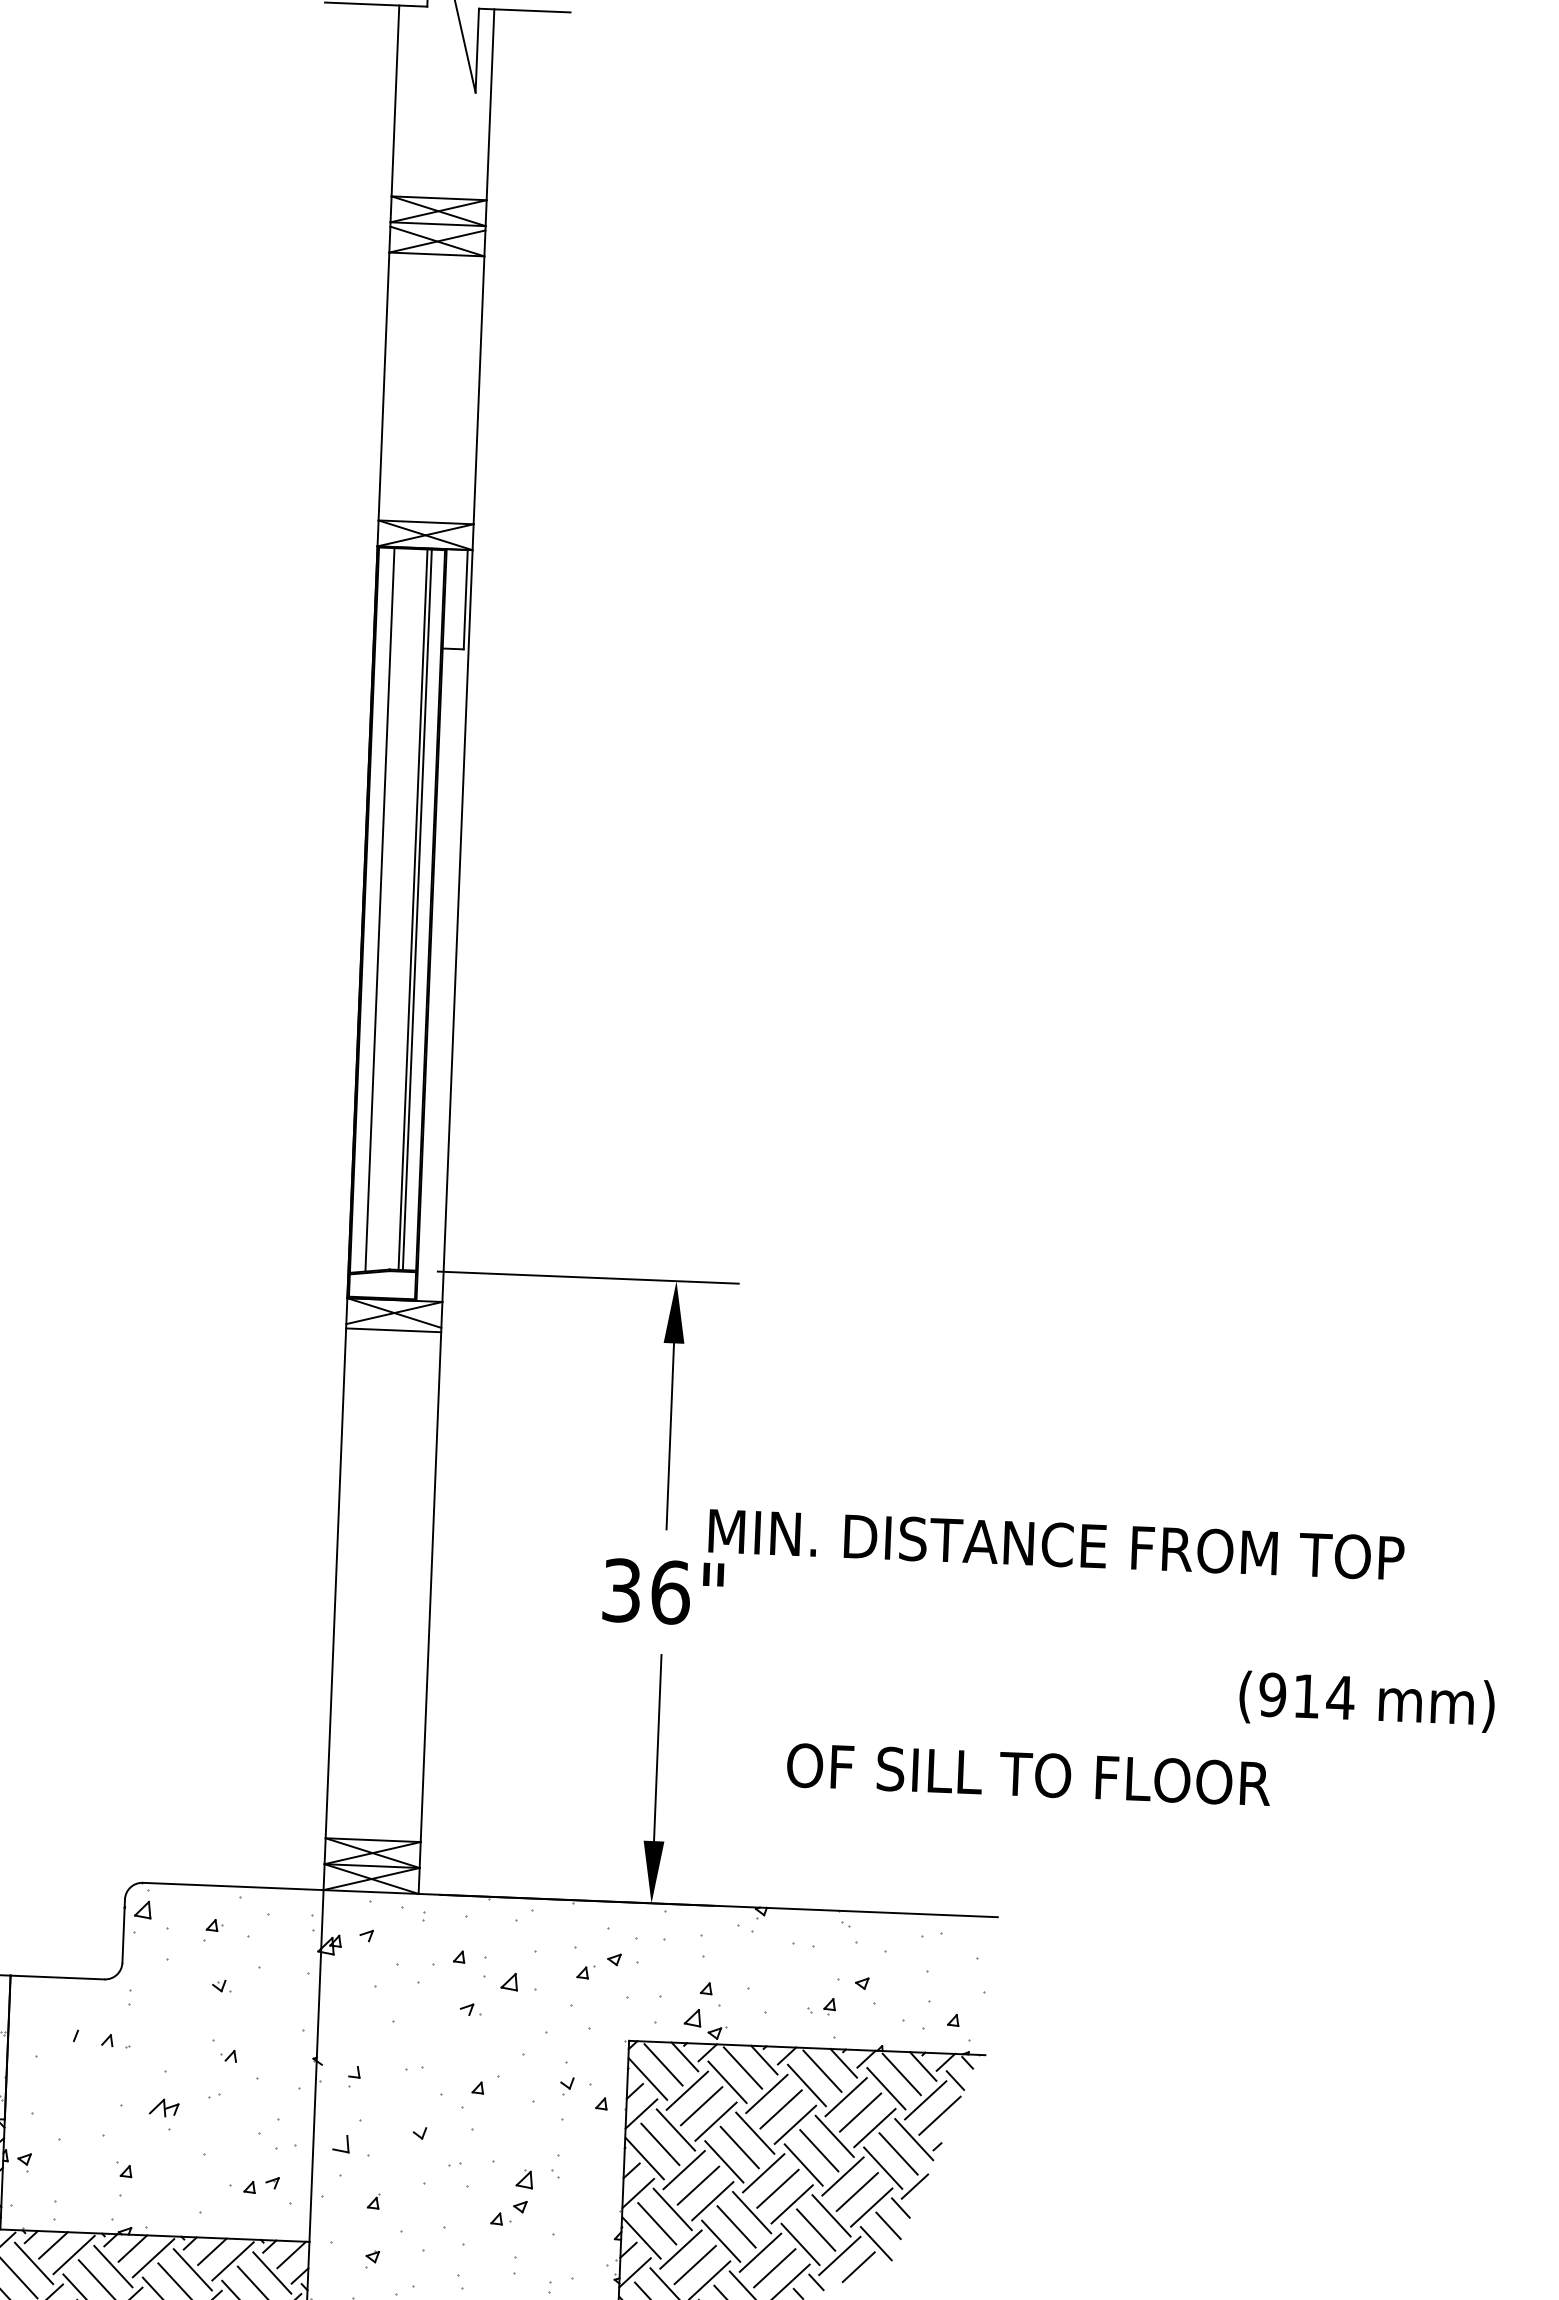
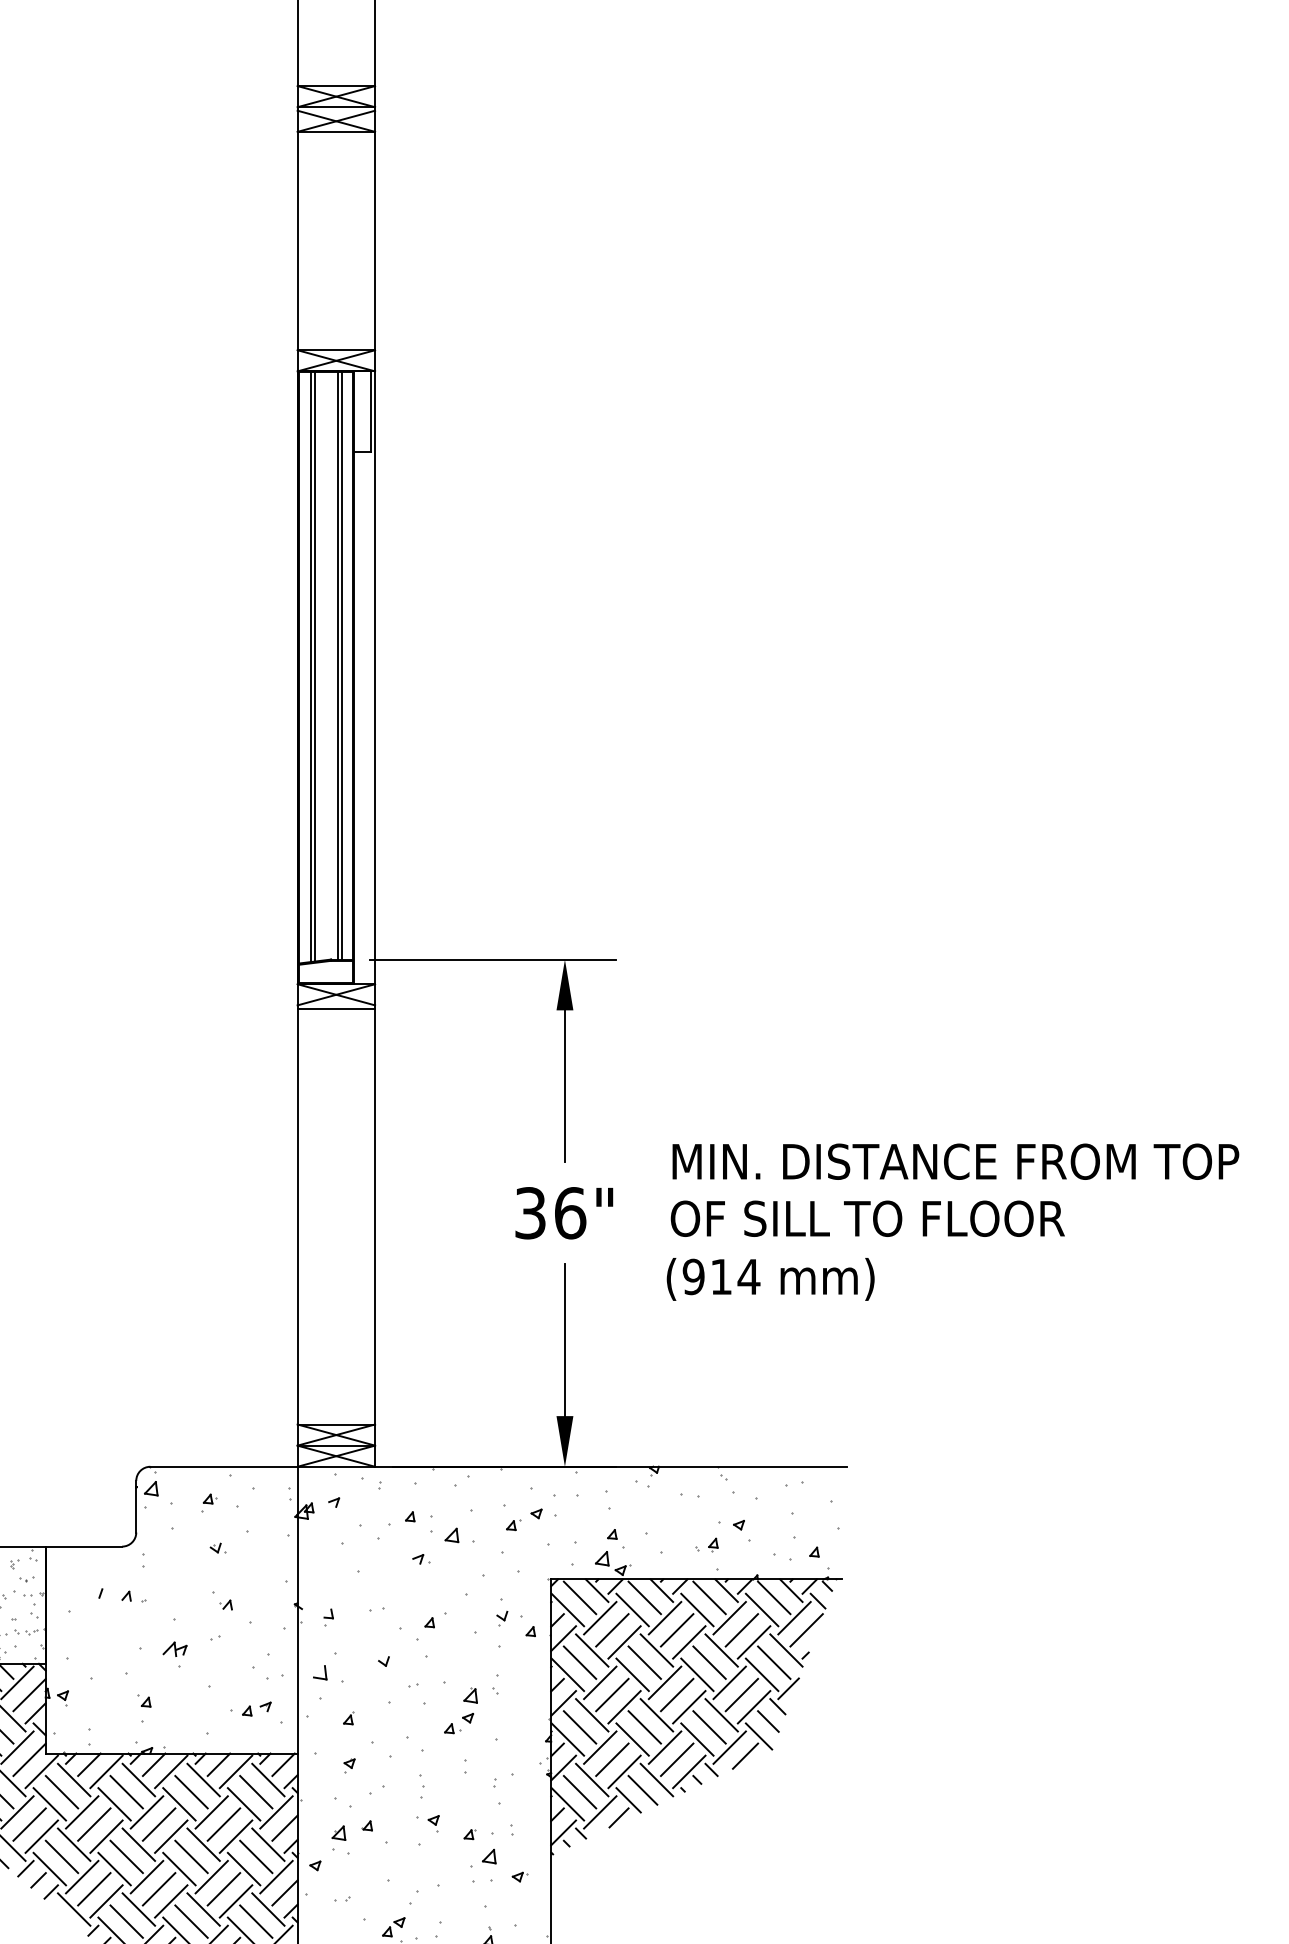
line: (383, 909) -> (314, 666), added
text: (1056, 1544) -> (955, 1161), moved
text: (1366, 1701) -> (770, 1279), moved
text: (1028, 1774) -> (867, 1218), moved

